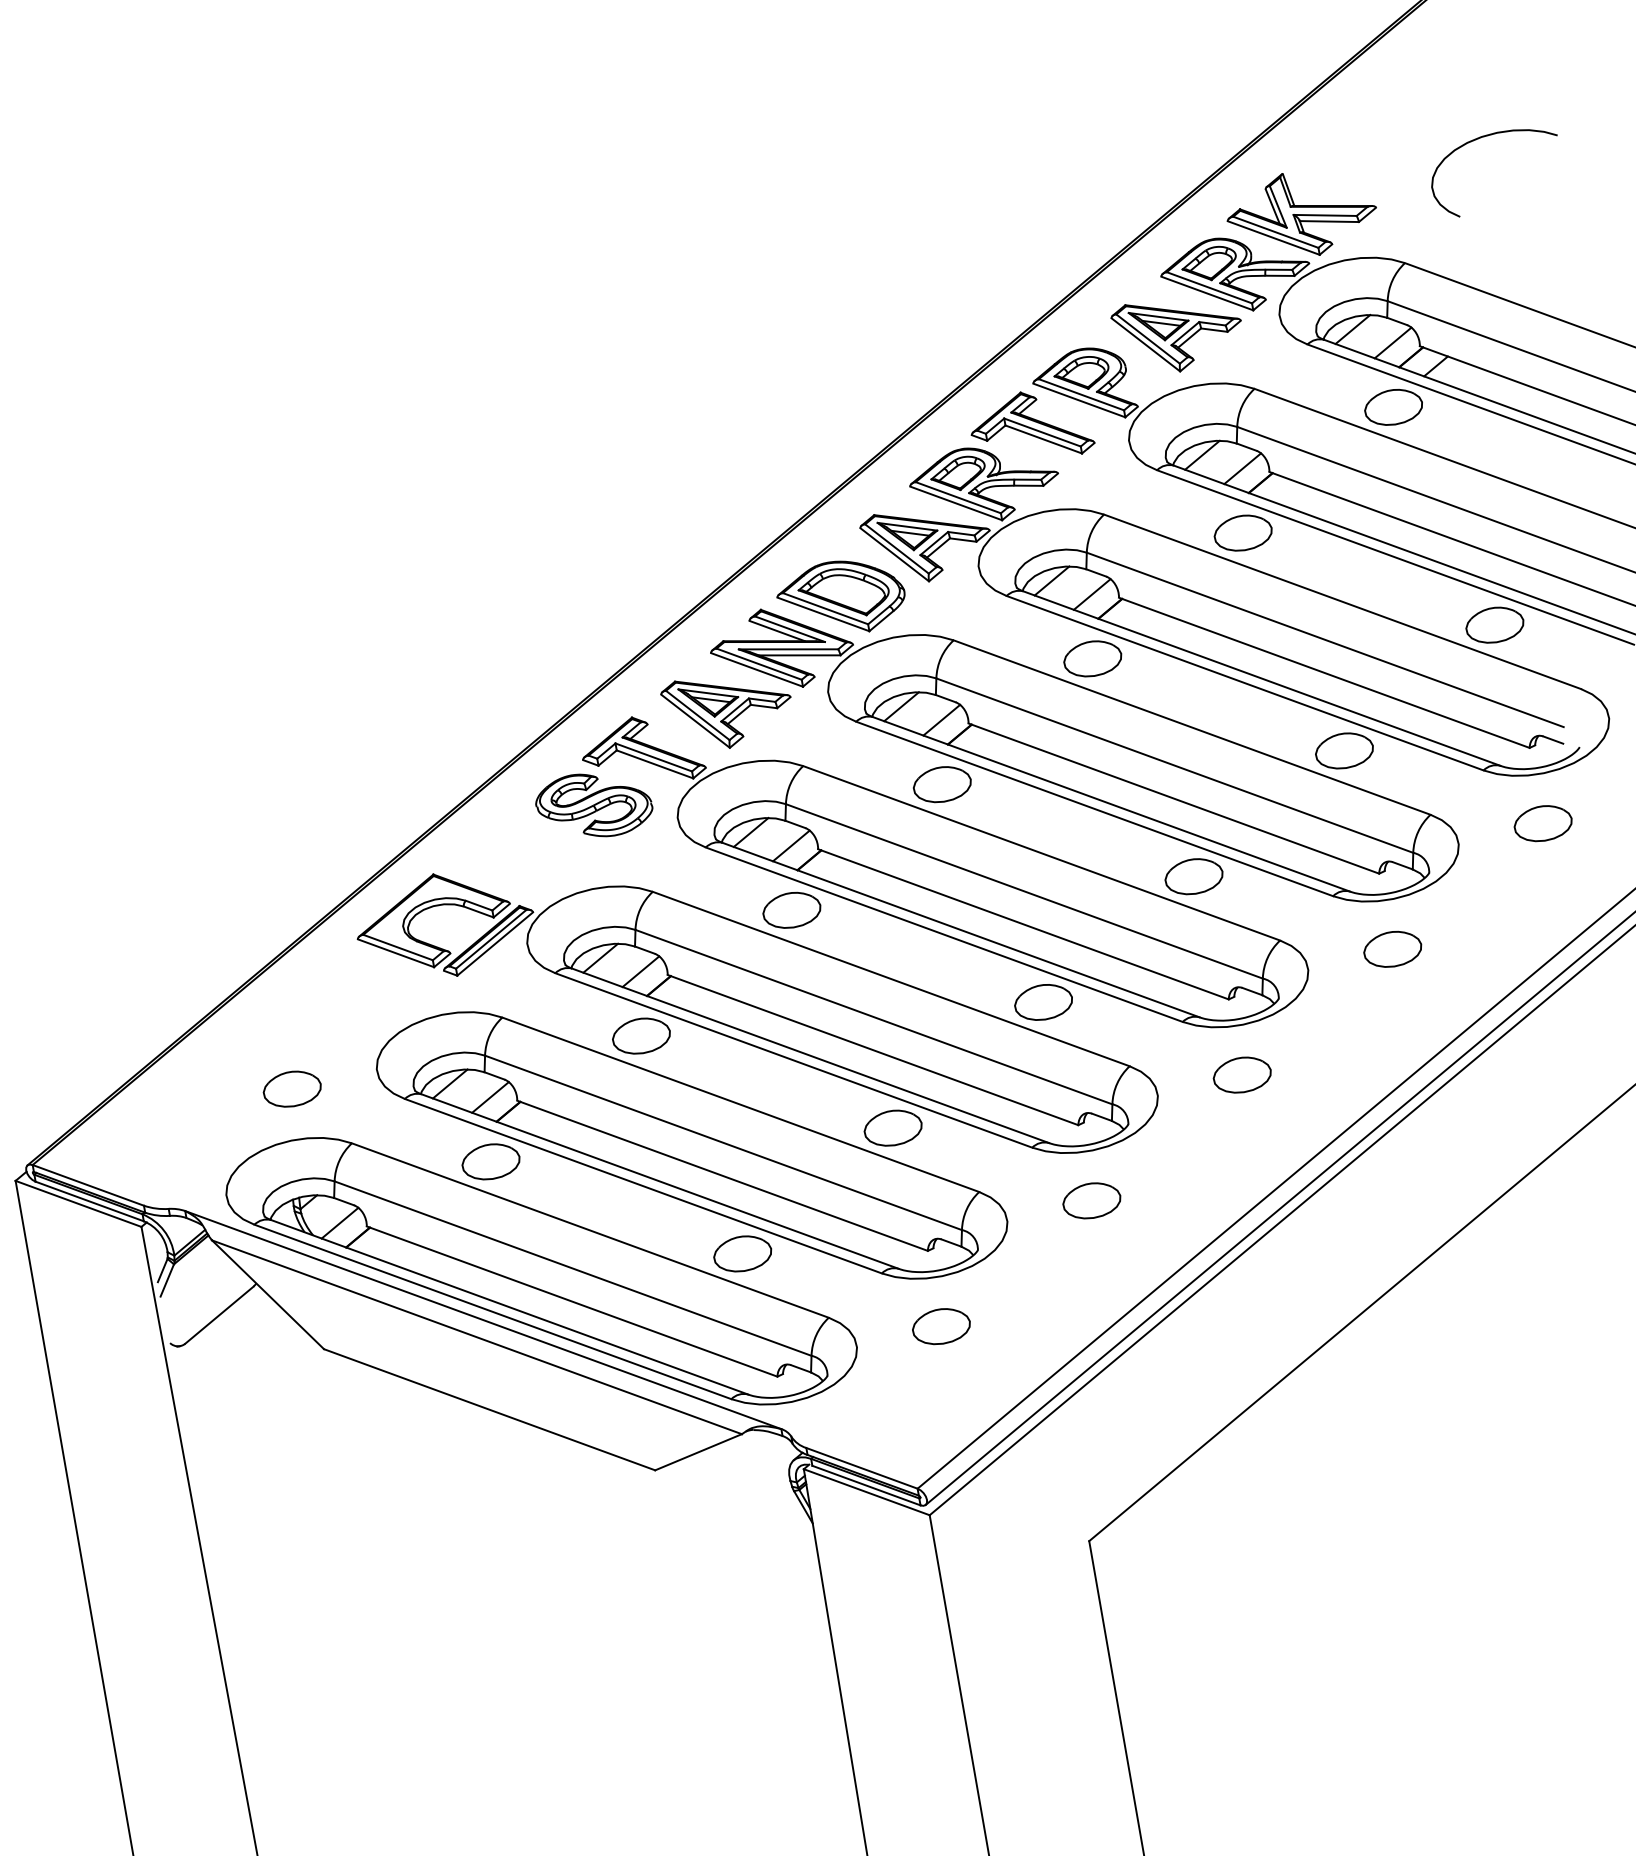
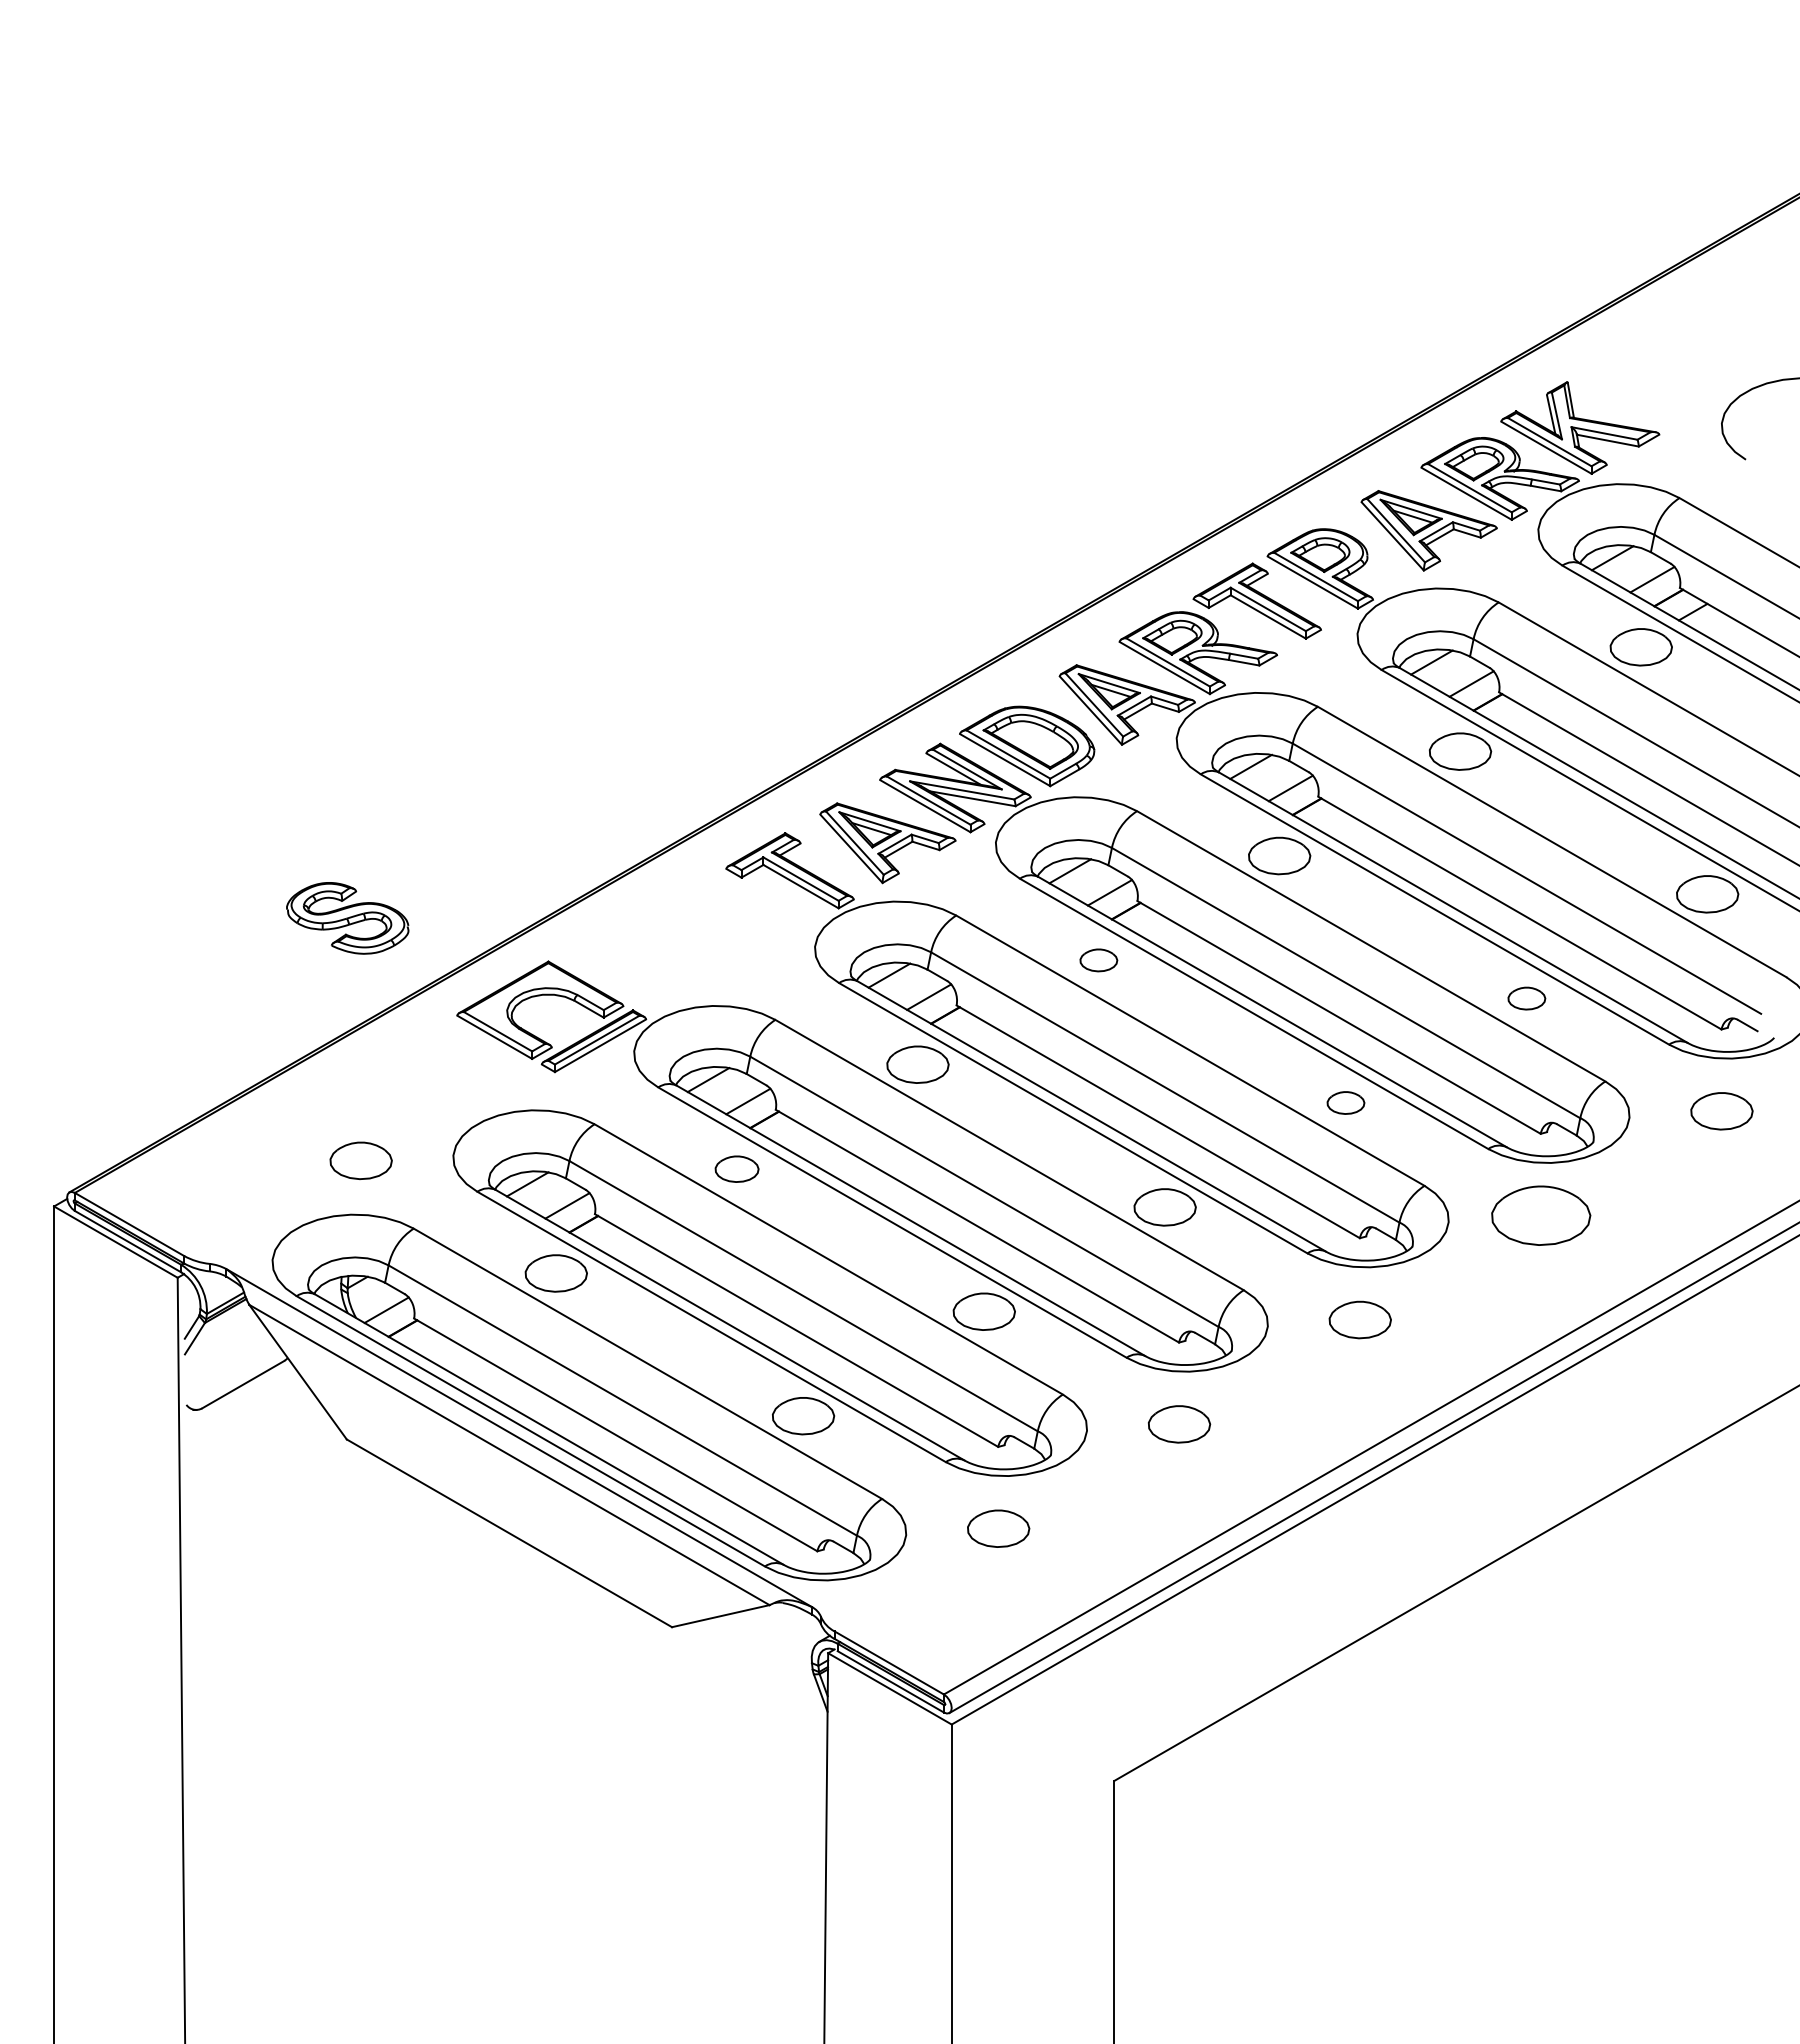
part: (1344, 750) -> (1526, 998), size x0.6
part: (942, 784) -> (1098, 960), size x0.6
part: (593, 805) -> (347, 918), moved
part: (1193, 876) -> (1345, 1102), size x0.6
part: (1392, 949) -> (1540, 1215), size x1.6
part: (640, 1036) -> (736, 1169), size x0.7

